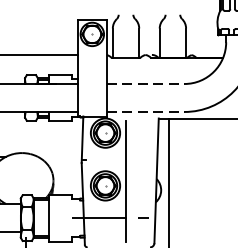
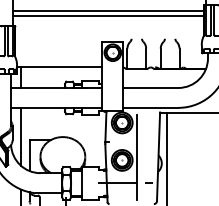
line: (145, 83) -> (150, 87), dashed -> solid
line: (145, 111) -> (150, 107), dashed -> solid

